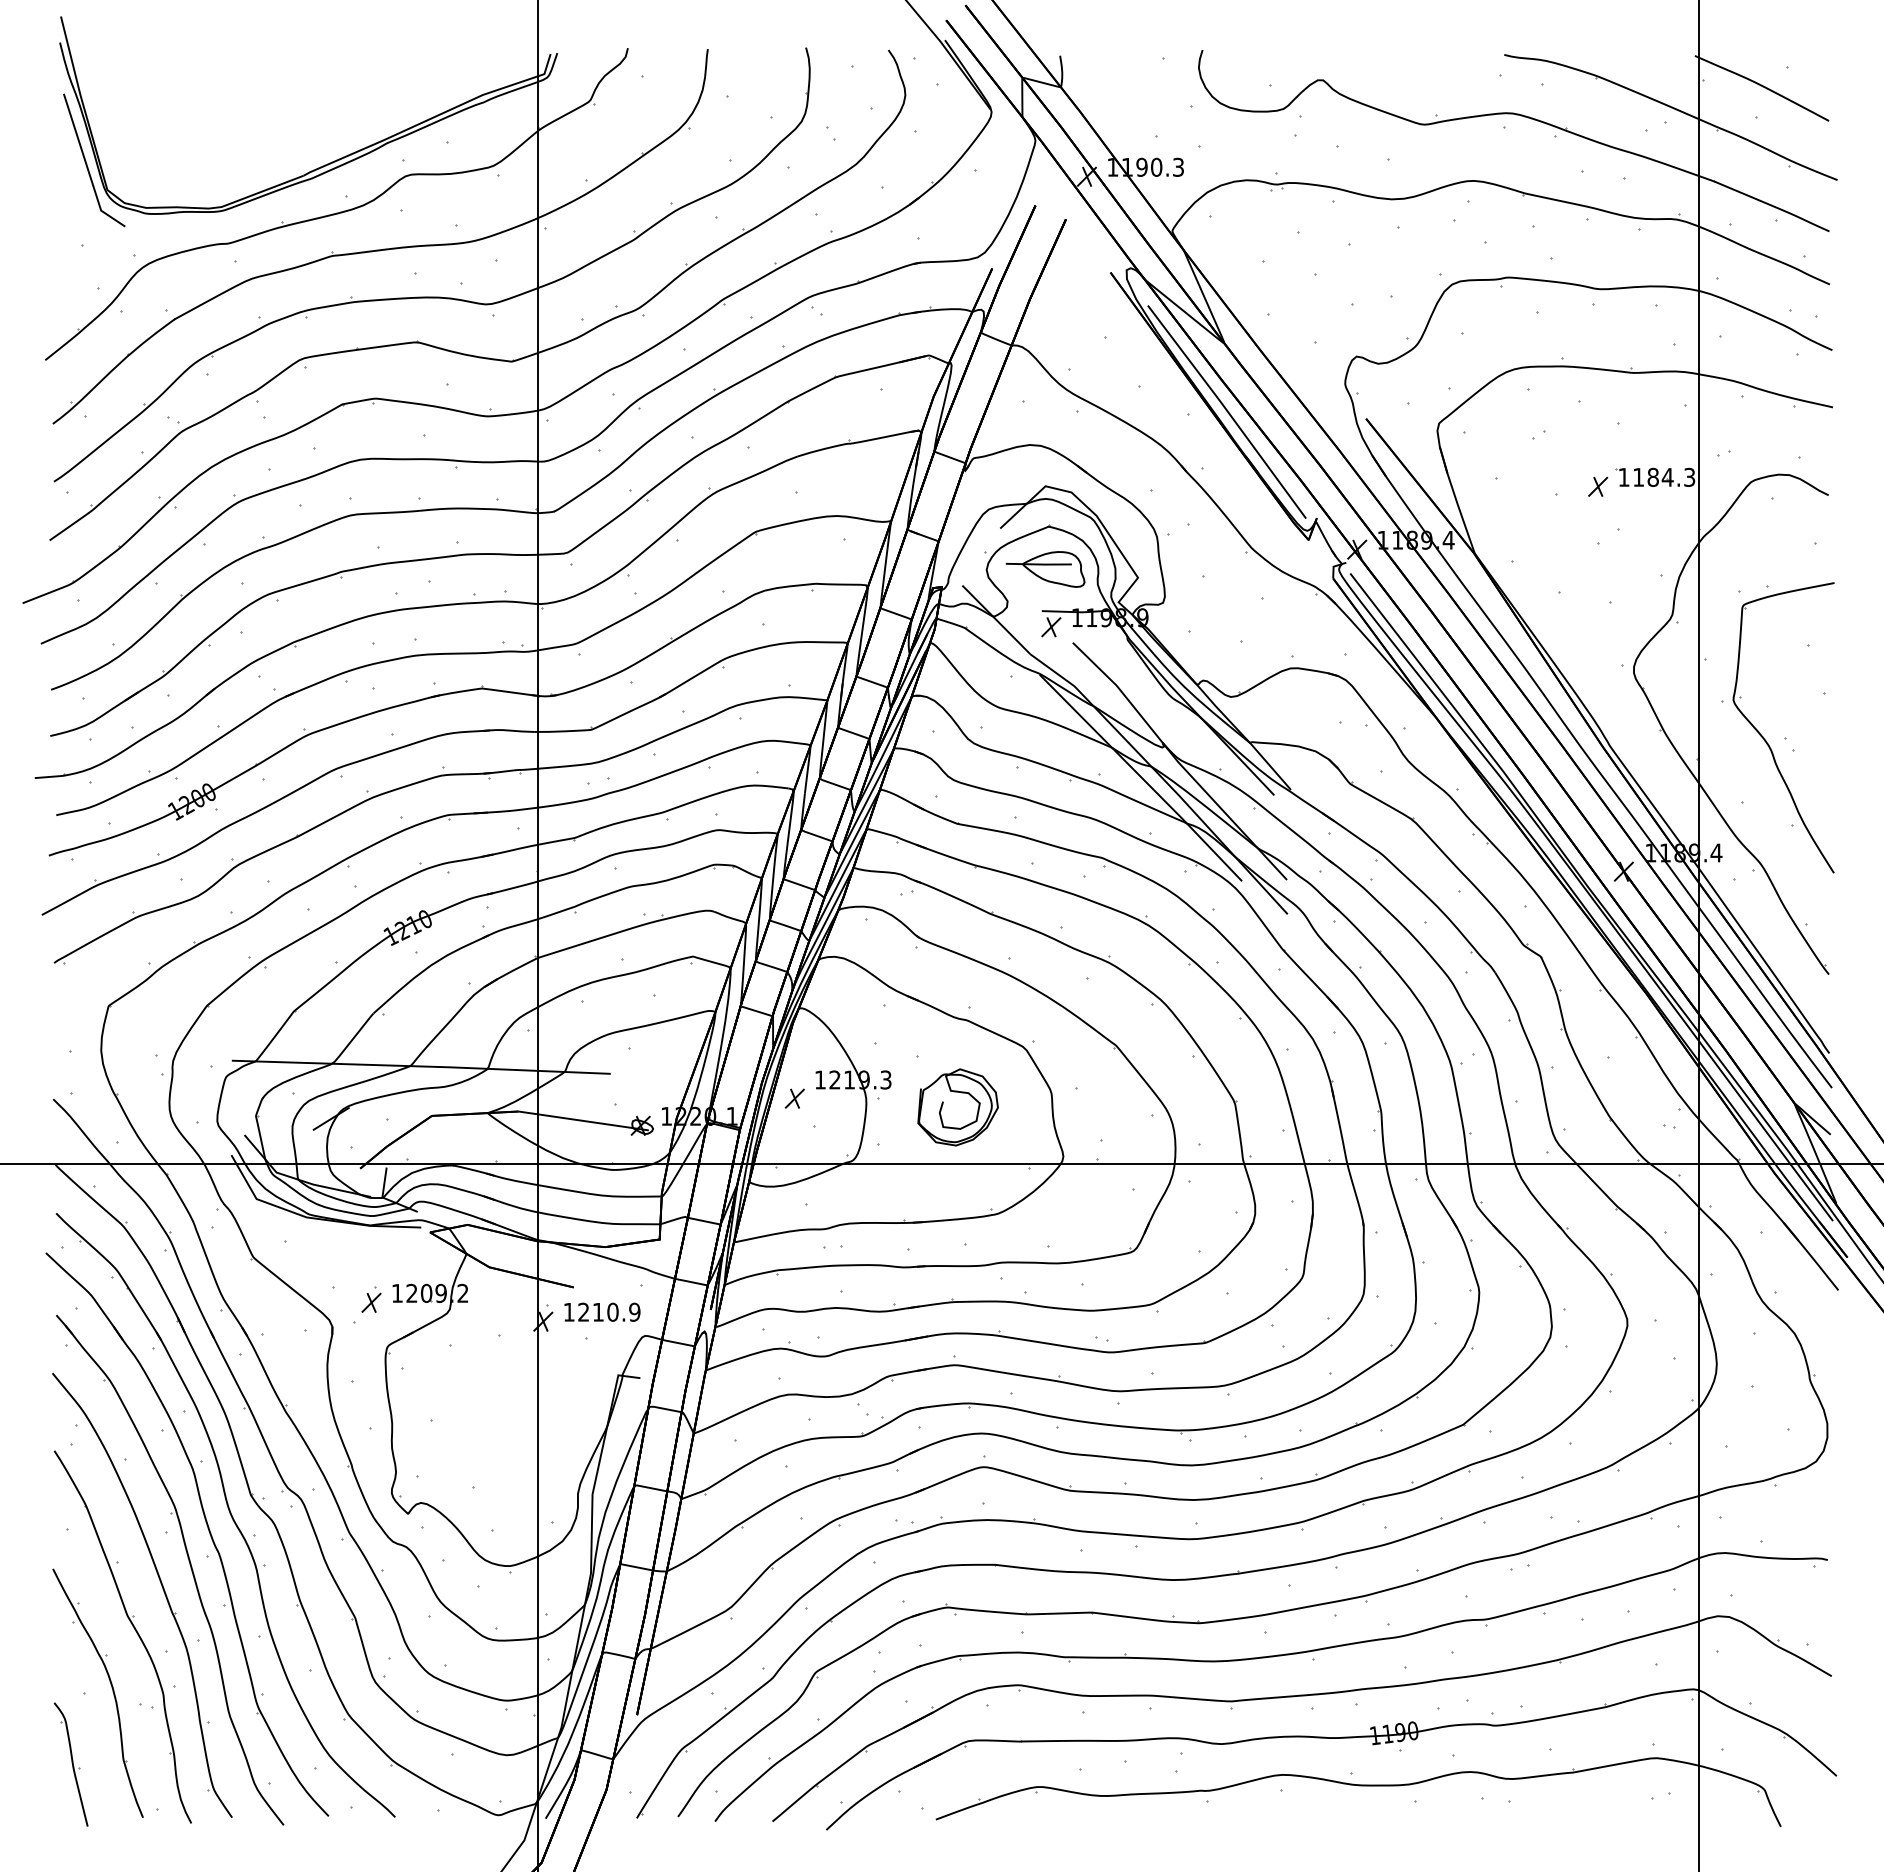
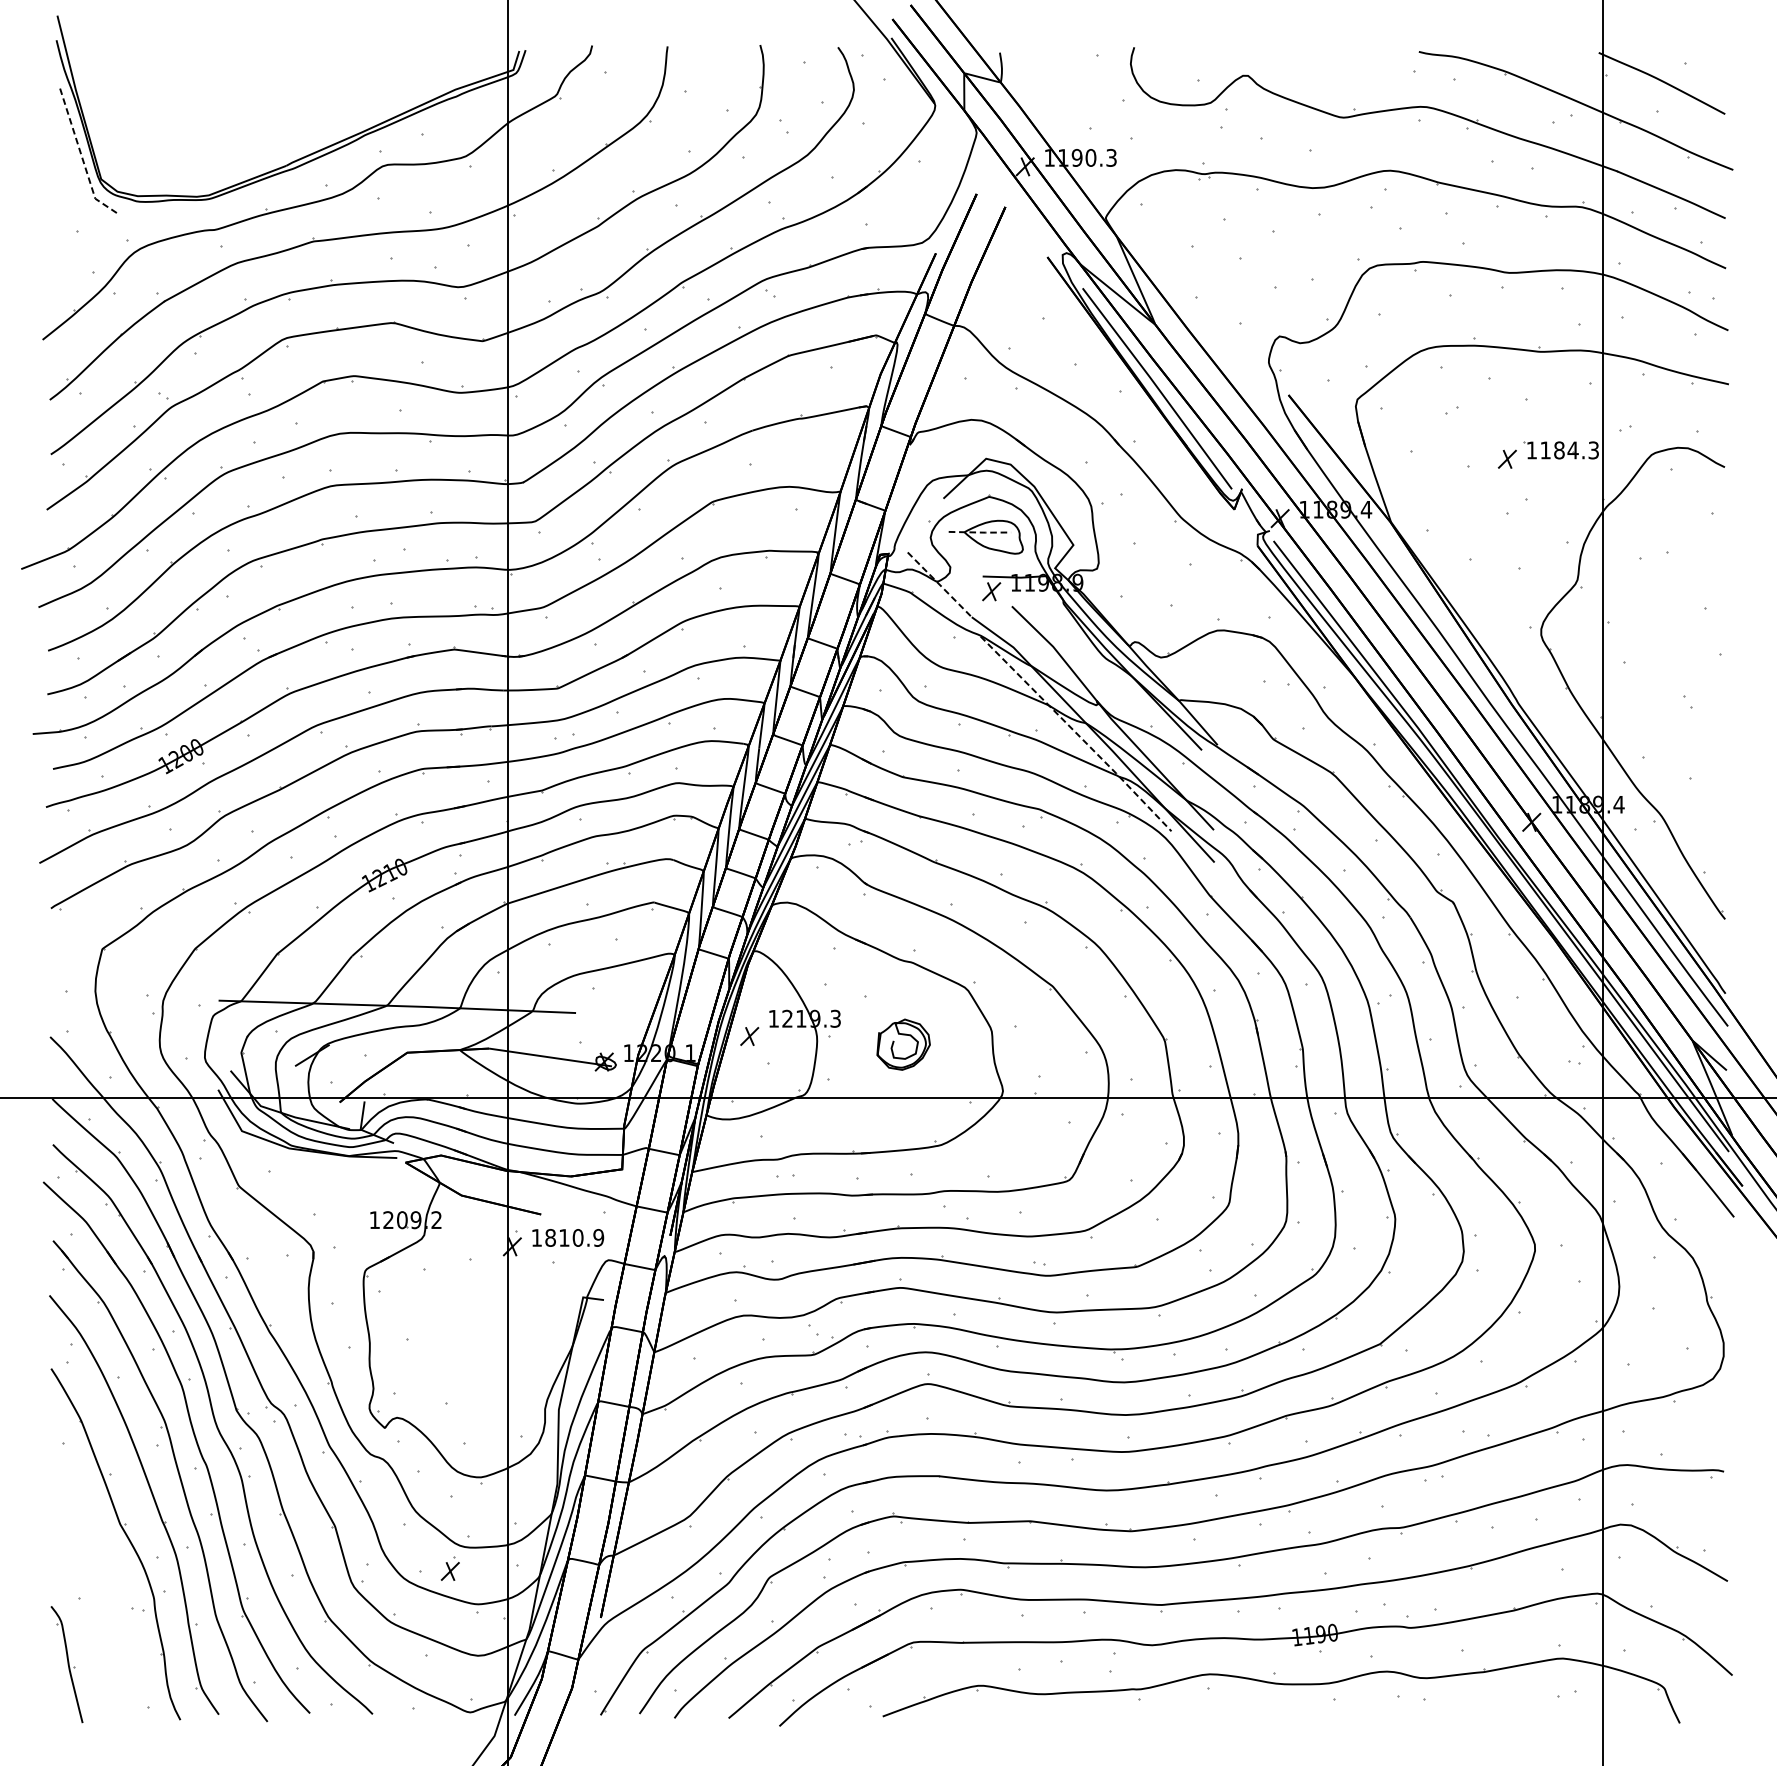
line: (87, 166) -> (82, 157), solid -> dashed
line: (1039, 564) -> (980, 532), solid -> dashed
line: (996, 620) -> (939, 585), solid -> dashed
part: (1766, 740) -> (1666, 698), removed
line: (1142, 778) -> (1077, 734), solid -> dashed
part: (957, 1107) -> (903, 1044), size x0.7
part: (371, 1299) -> (450, 1568), moved
text: (583, 1311) -> (550, 1237), 1210.9 -> 1810.9
part: (111, 1687) -> (105, 1591), removed

